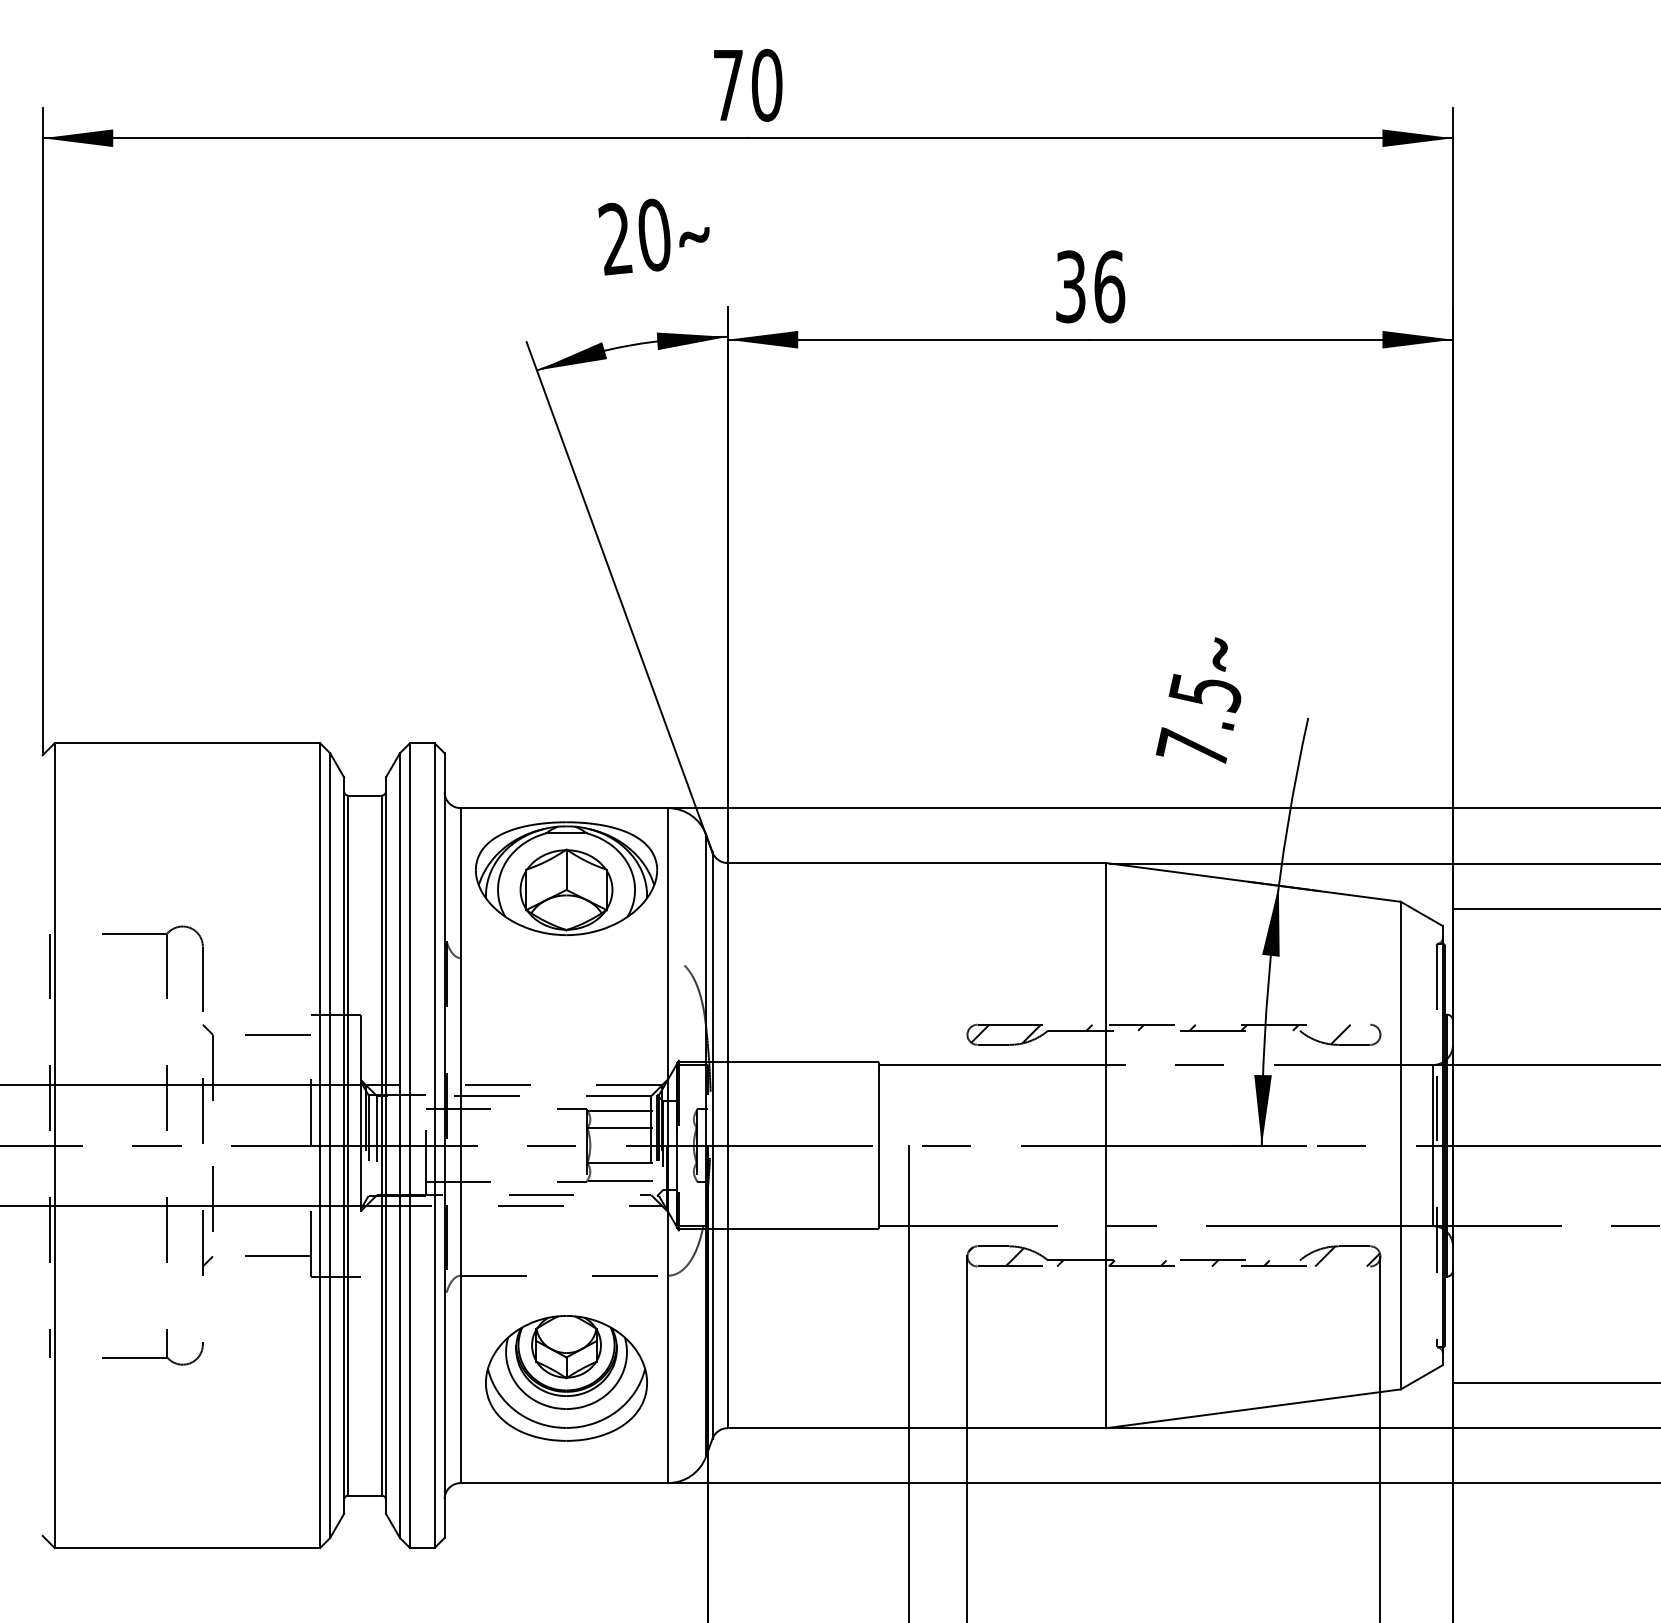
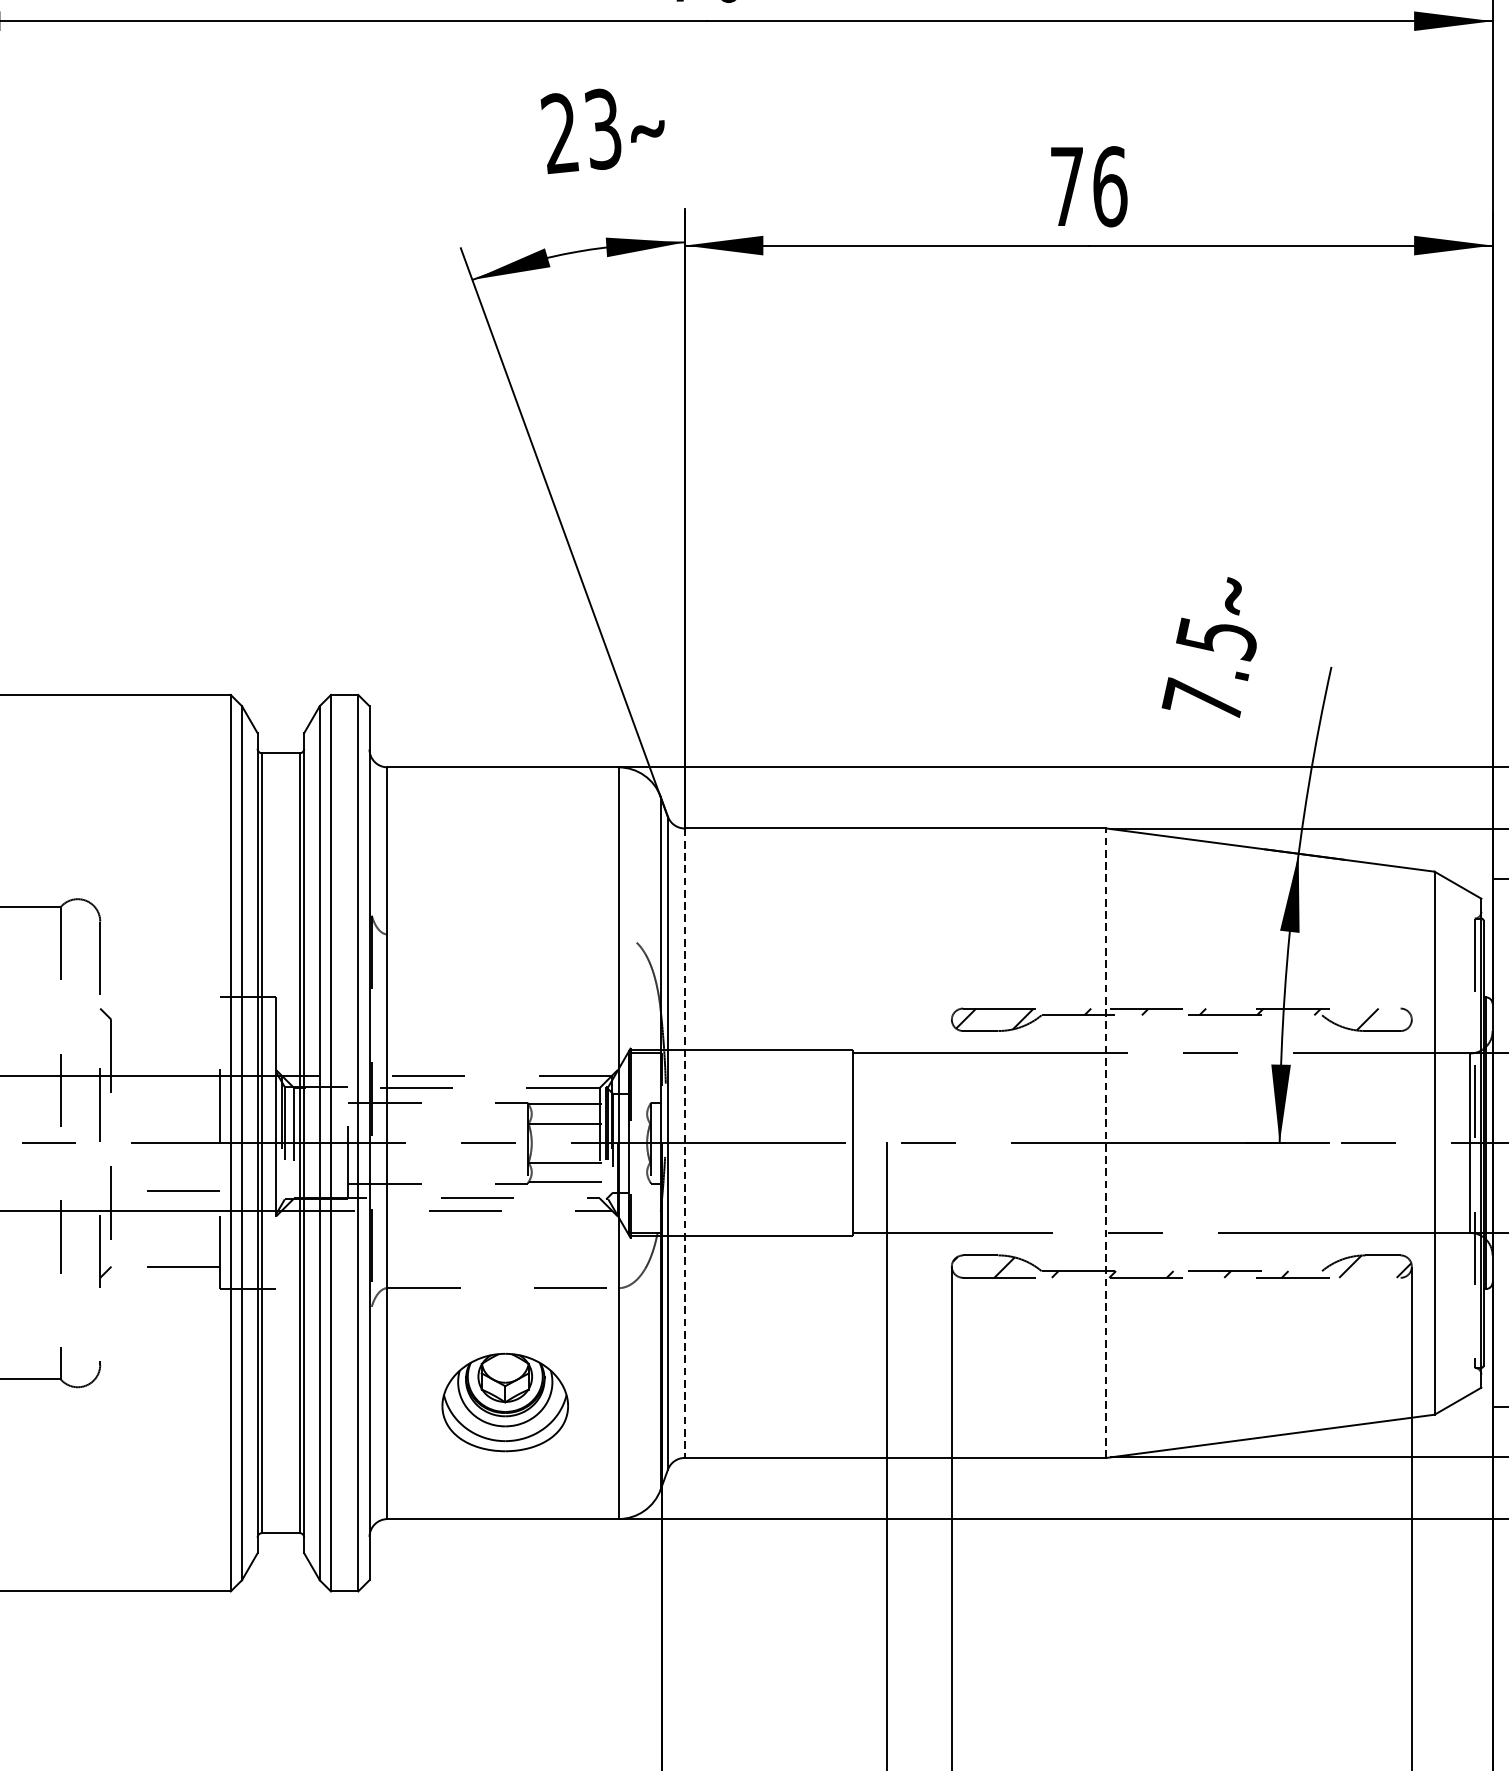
text: (654, 234) -> (603, 128), 20 -> 23
text: (1070, 286) -> (1066, 186), 36 -> 76
part: (566, 878) -> (505, 845), removed
line: (277, 1034) -> (183, 1190), moved
line: (727, 1145) -> (684, 1143), solid -> dashed
line: (1106, 1145) -> (1106, 1143), solid -> dashed
part: (566, 1378) -> (505, 1402), size x0.7

